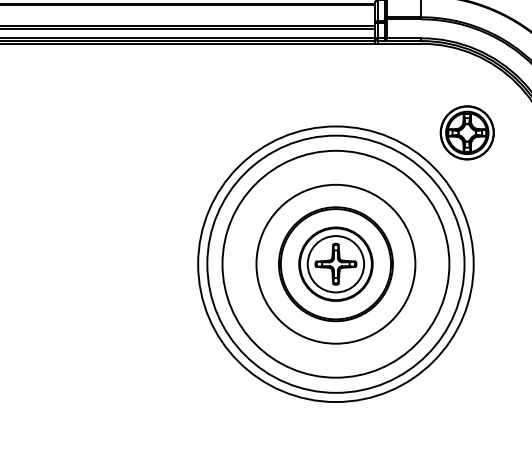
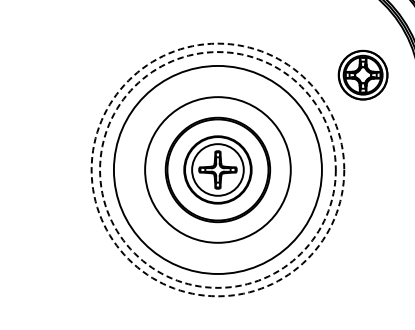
part: (466, 132) -> (362, 74), moved
circle: (335, 263) -> (217, 169), solid -> dashed
circle: (335, 264) -> (217, 170), solid -> dashed

